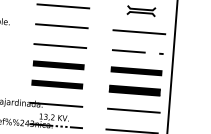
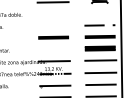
line: (60, 26) -> (52, 14), removed
line: (138, 32) -> (99, 13), removed
line: (60, 44) -> (53, 25), removed
line: (56, 84) -> (53, 49), removed

